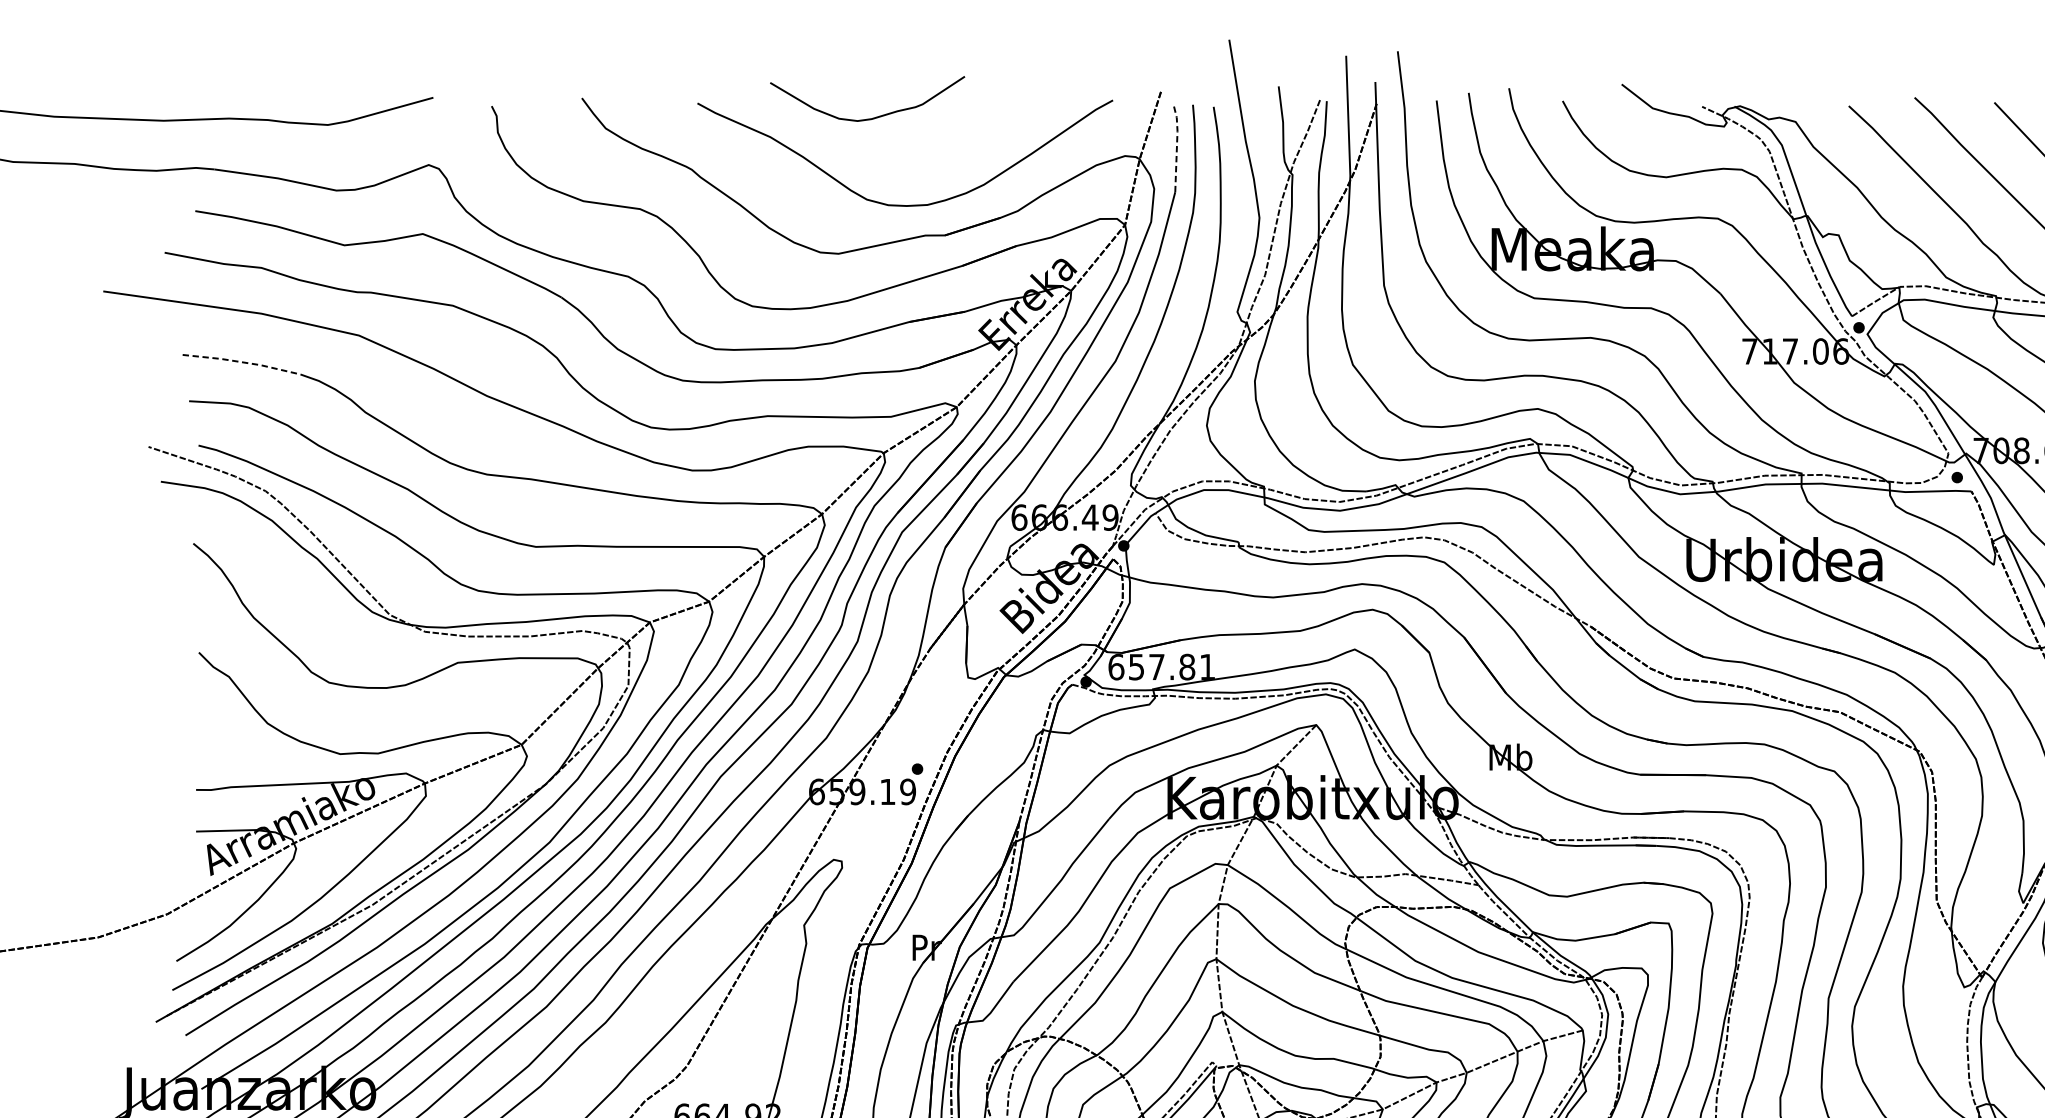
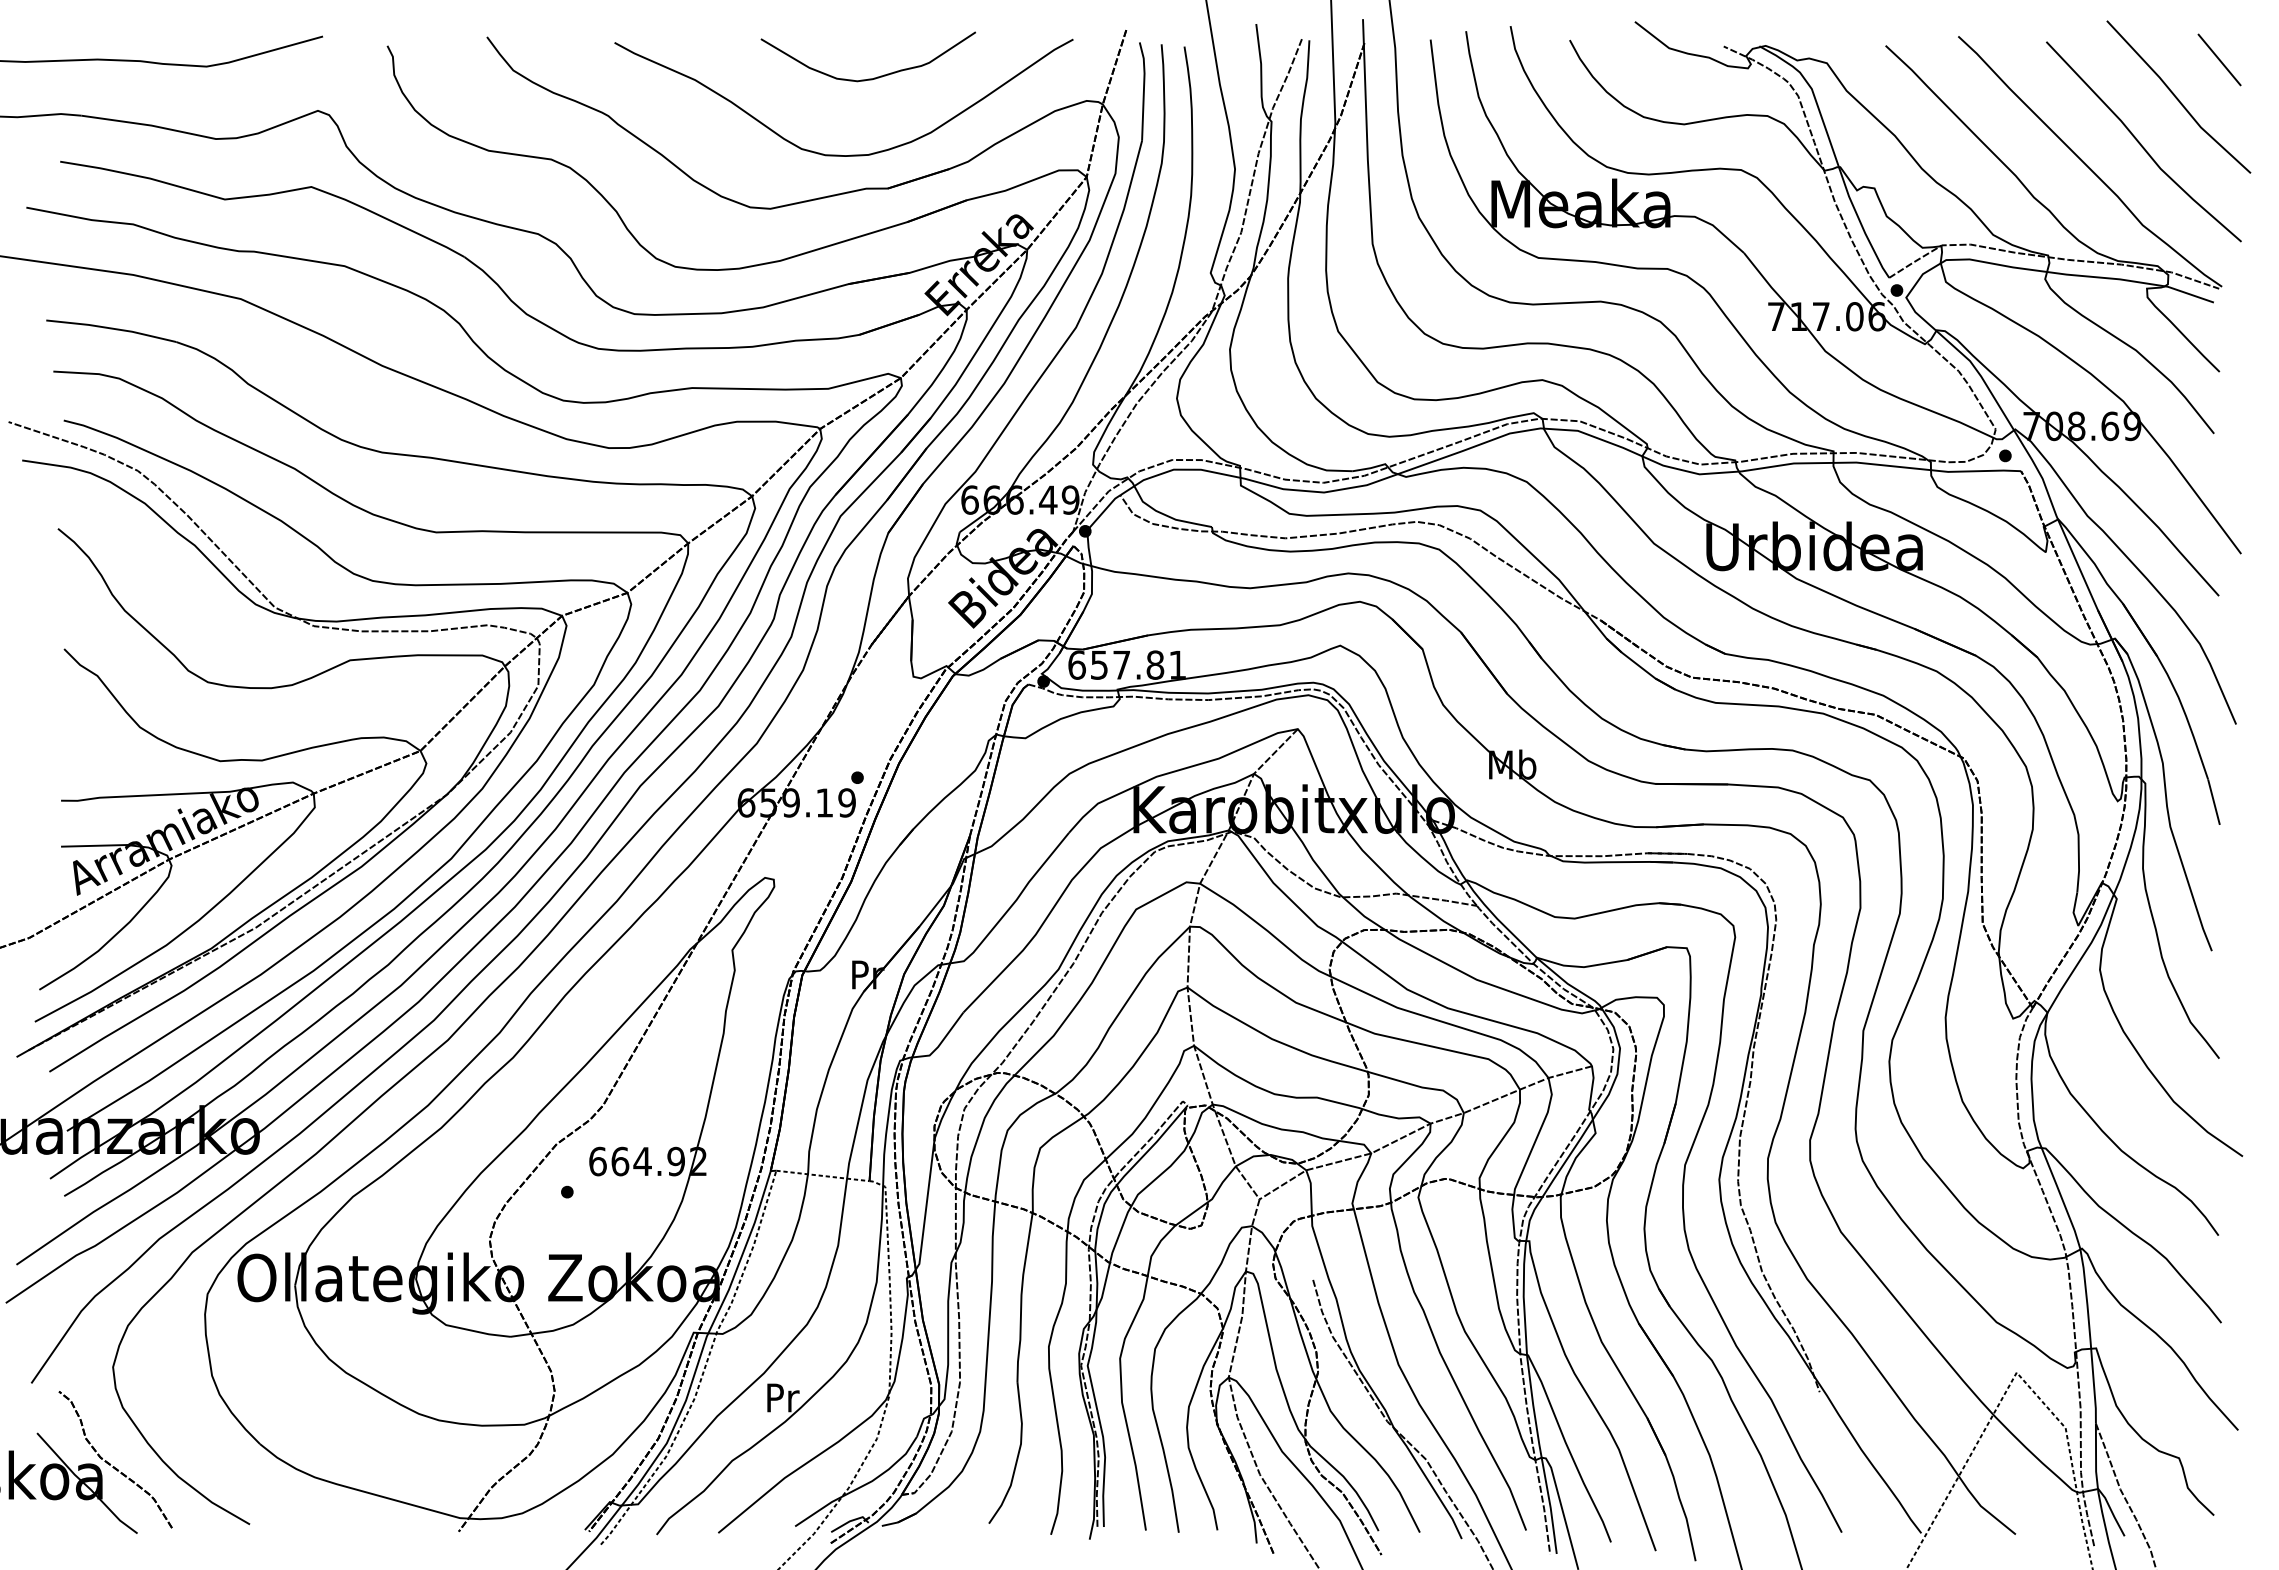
curve: (867, 118) -> (868, 78), moved
line: (1176, 145) -> (1143, 89), dashed -> solid
line: (241, 362) -> (111, 328), dashed -> solid

